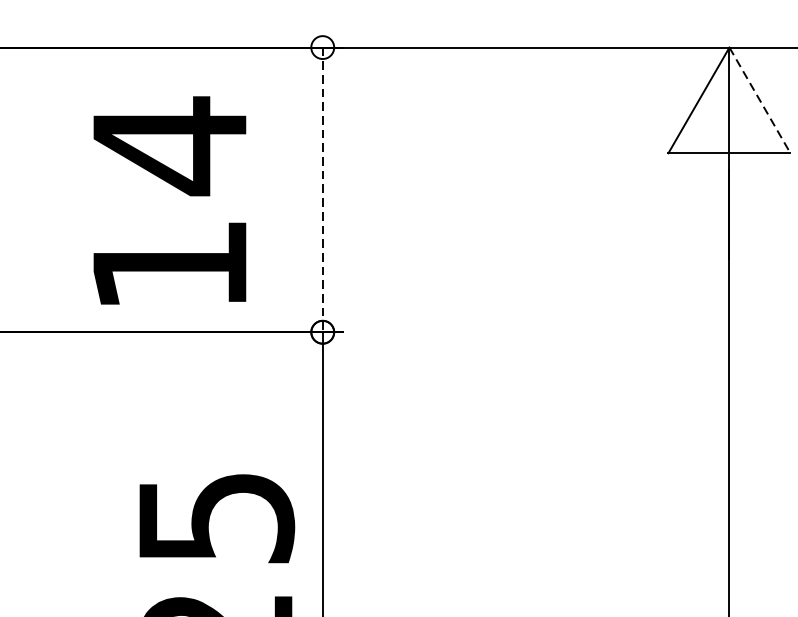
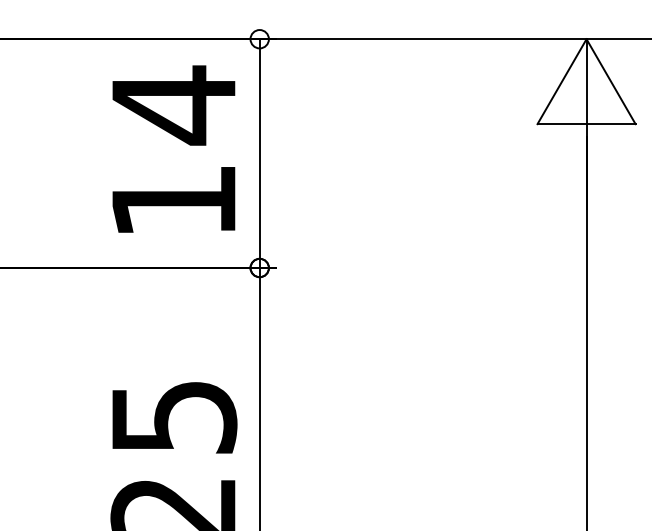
line: (760, 101) -> (611, 82), dashed -> solid
line: (322, 191) -> (259, 154), dashed -> solid
text: (169, 199) -> (173, 148), moved

